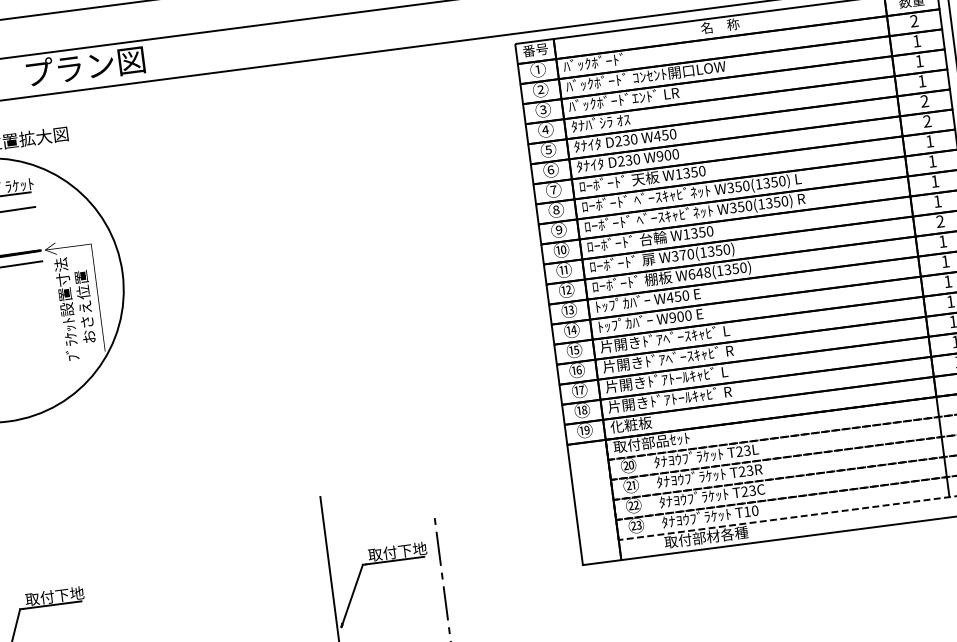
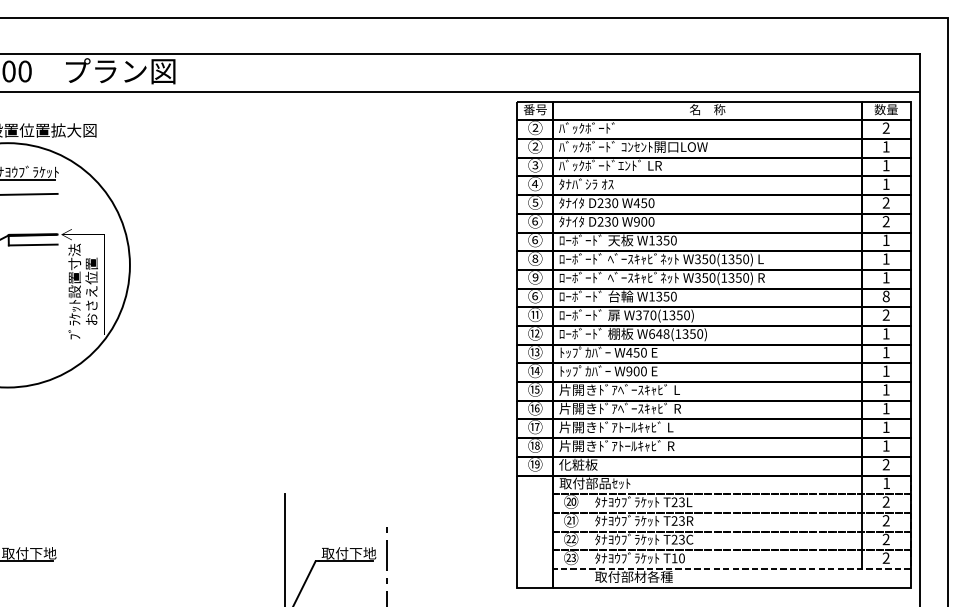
text: (538, 69) -> (535, 127), ① -> ②
text: (553, 190) -> (535, 240), ⑦ -> ⑥
text: (936, 201) -> (885, 296), 1 -> 8
text: (561, 250) -> (535, 296), ⑩ -> ⑥

